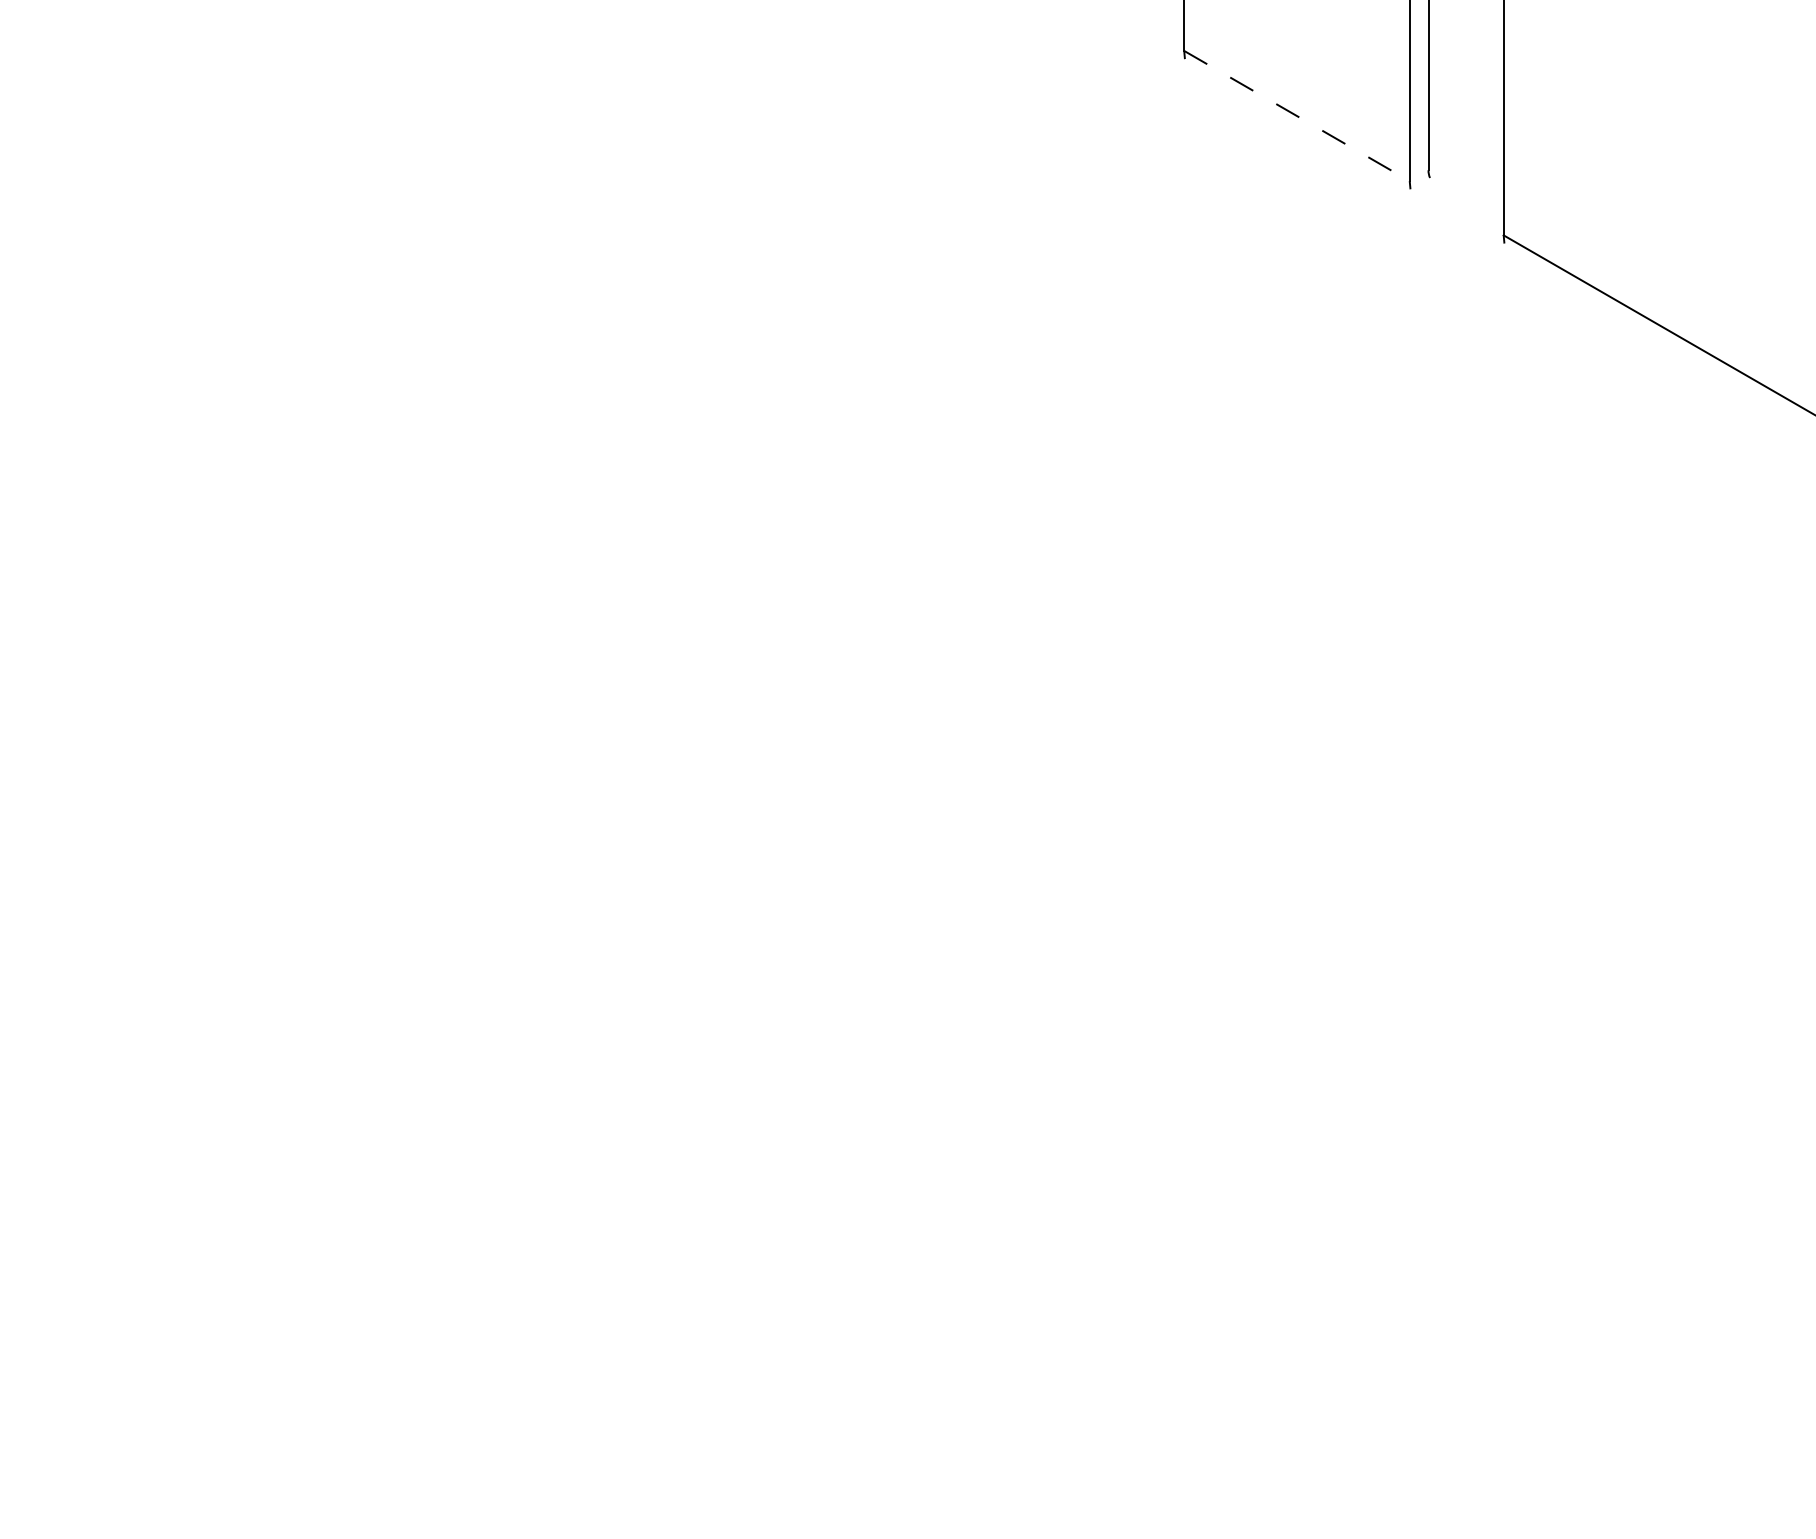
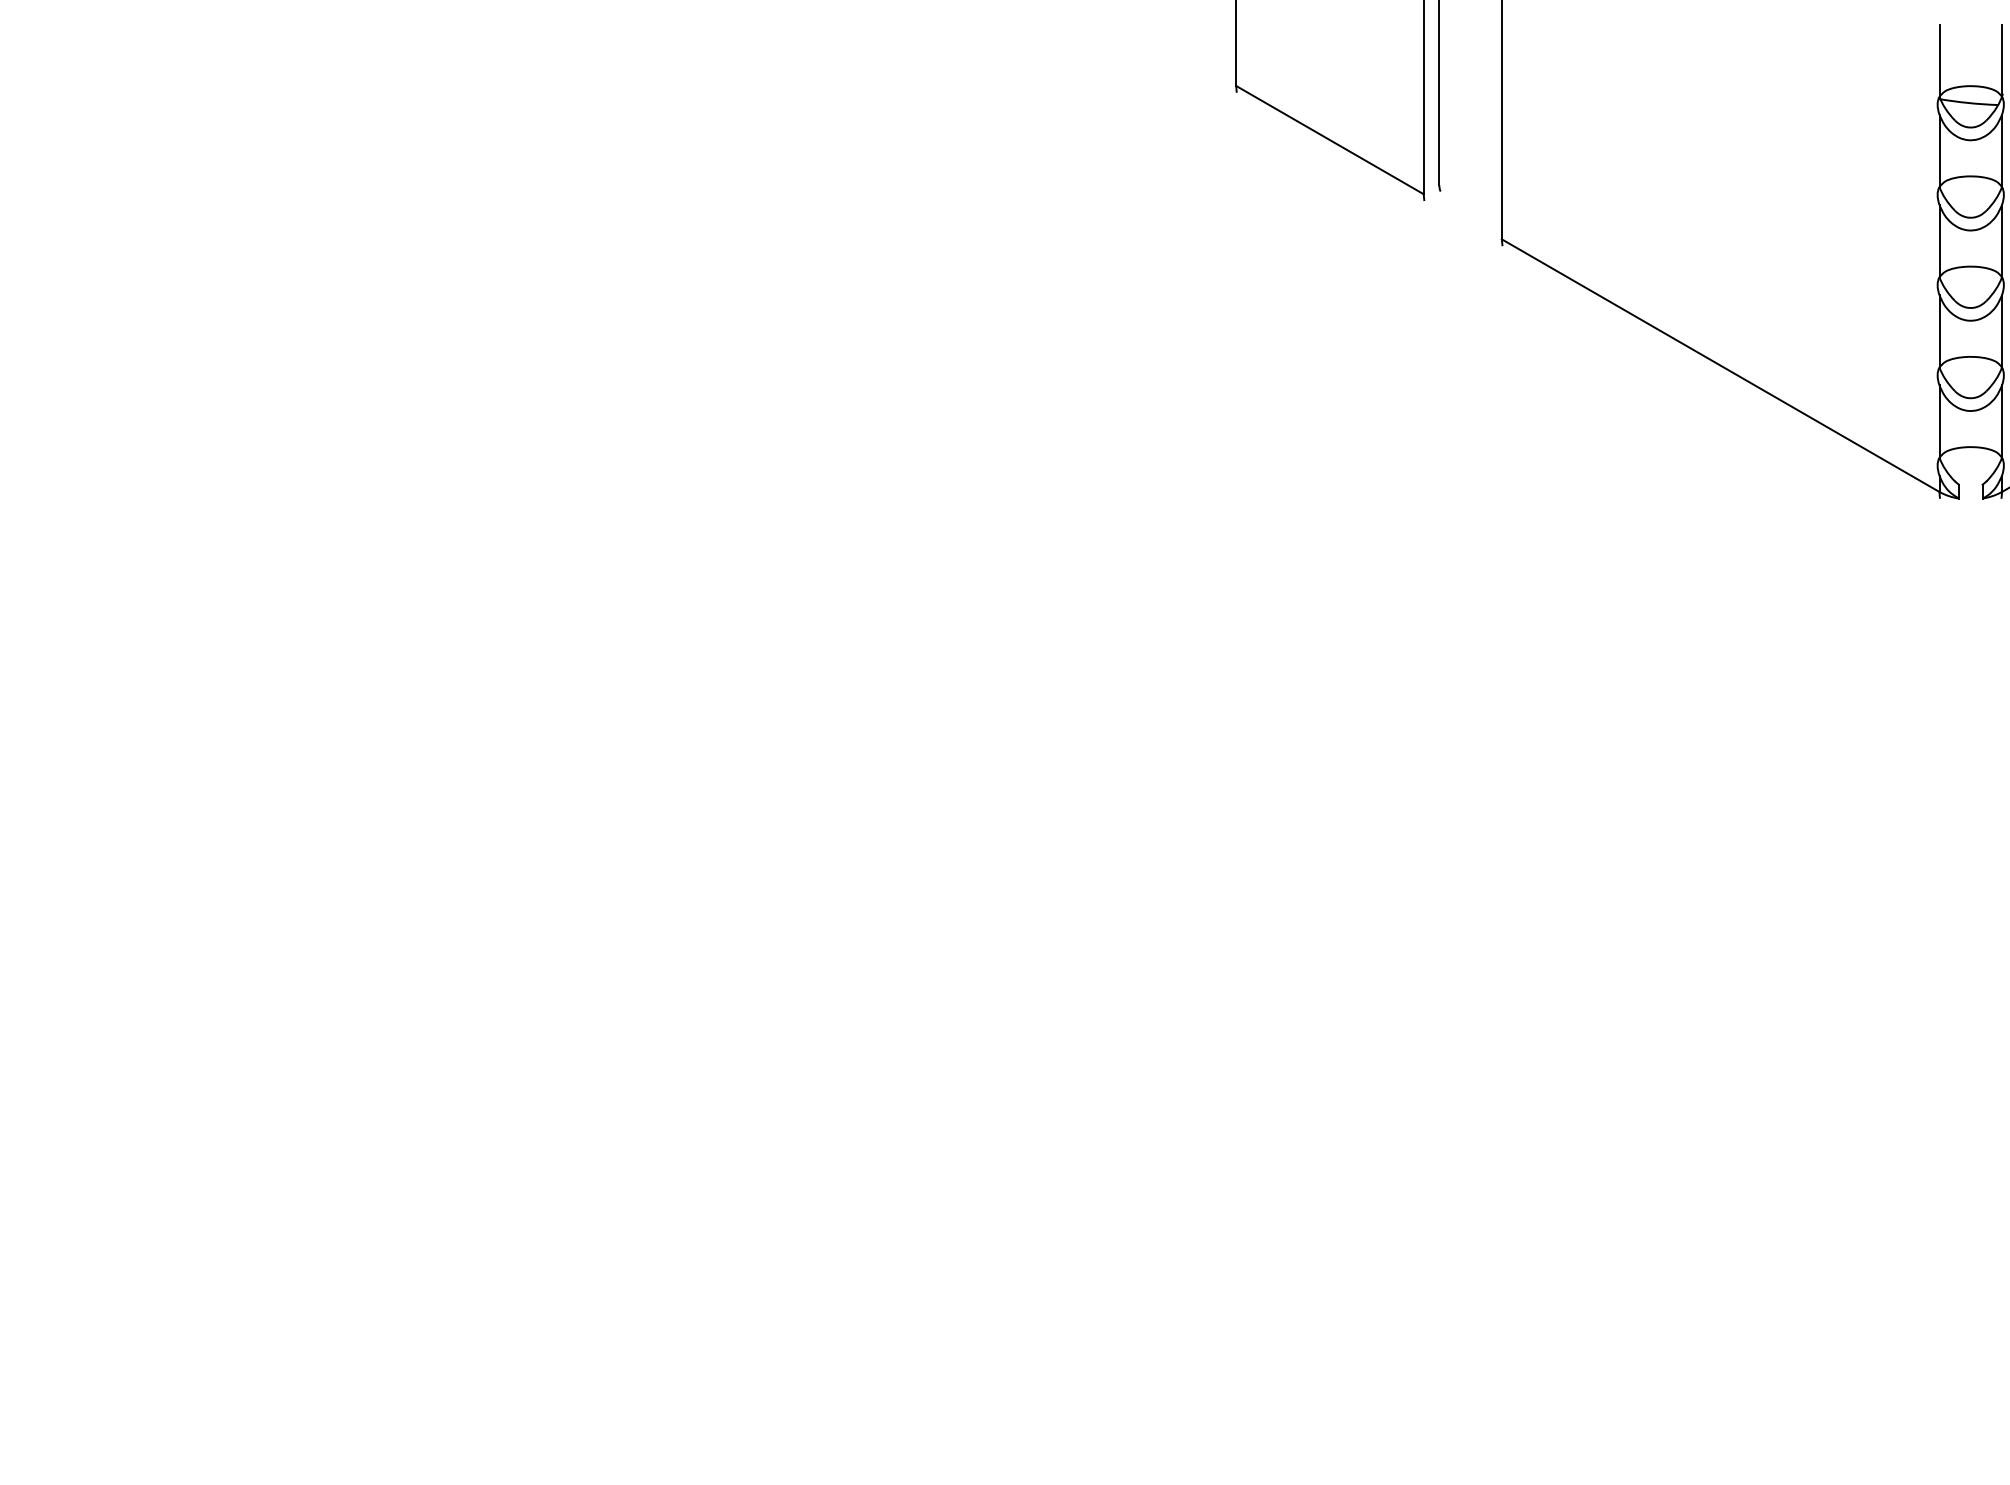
line: (1297, 116) -> (1330, 140), dashed -> solid

